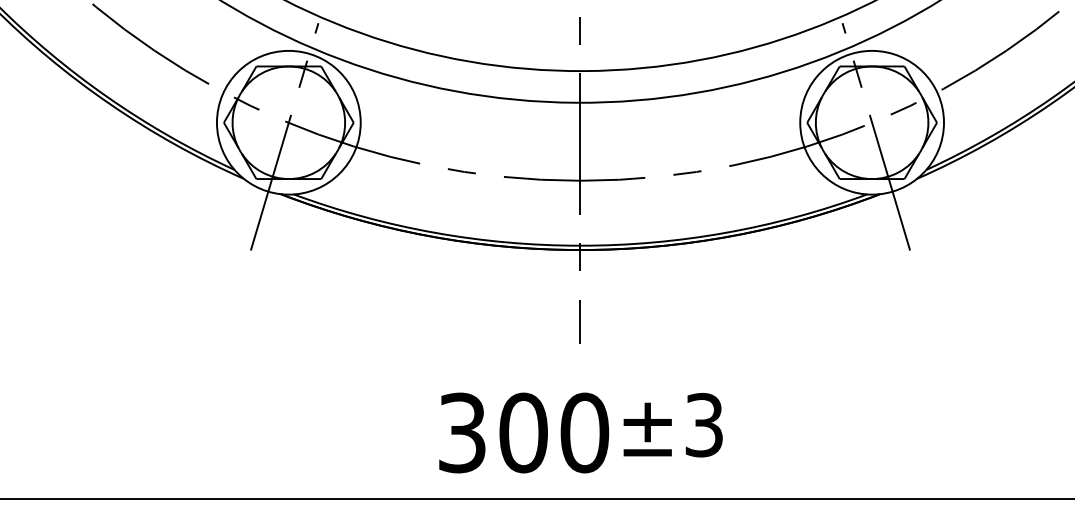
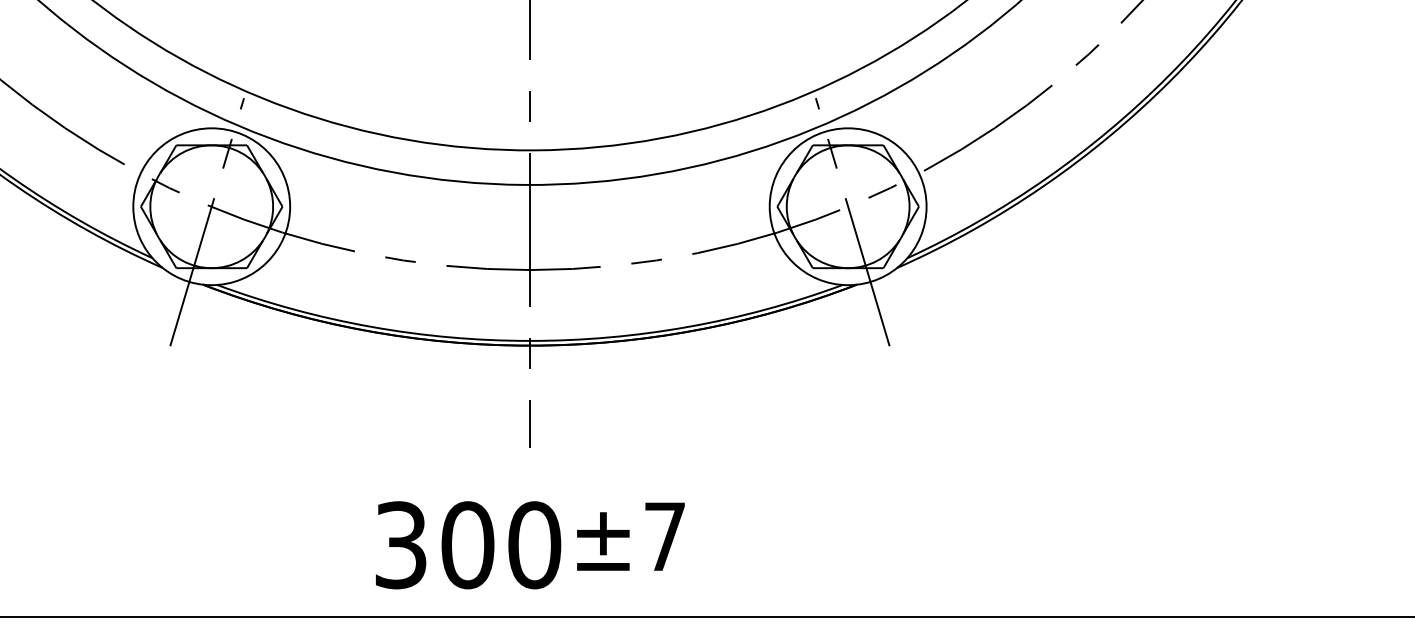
text: (704, 424) -> (665, 536), ±3 -> ±7

